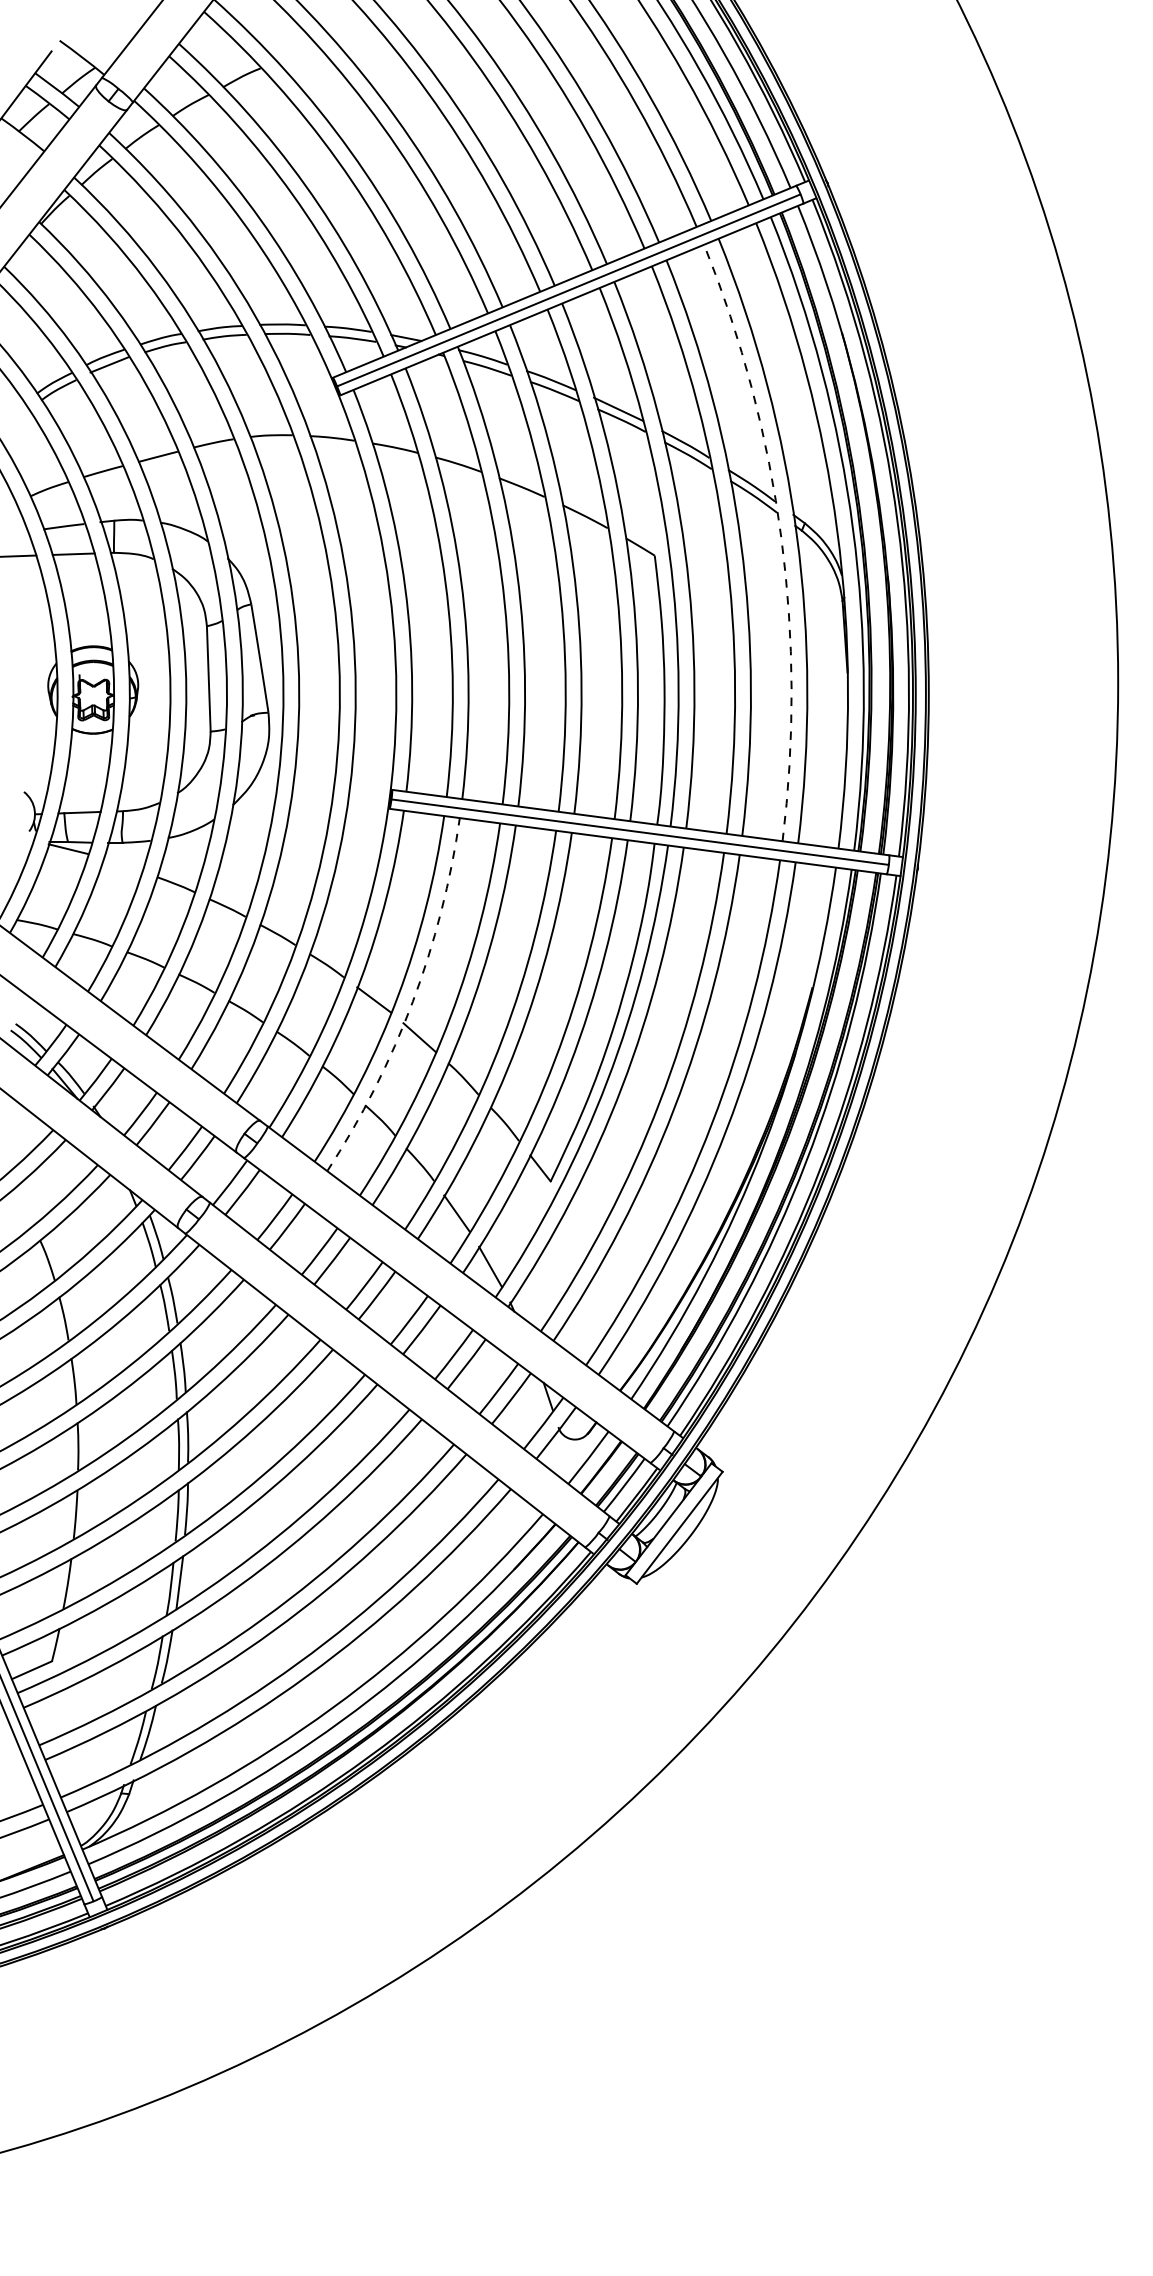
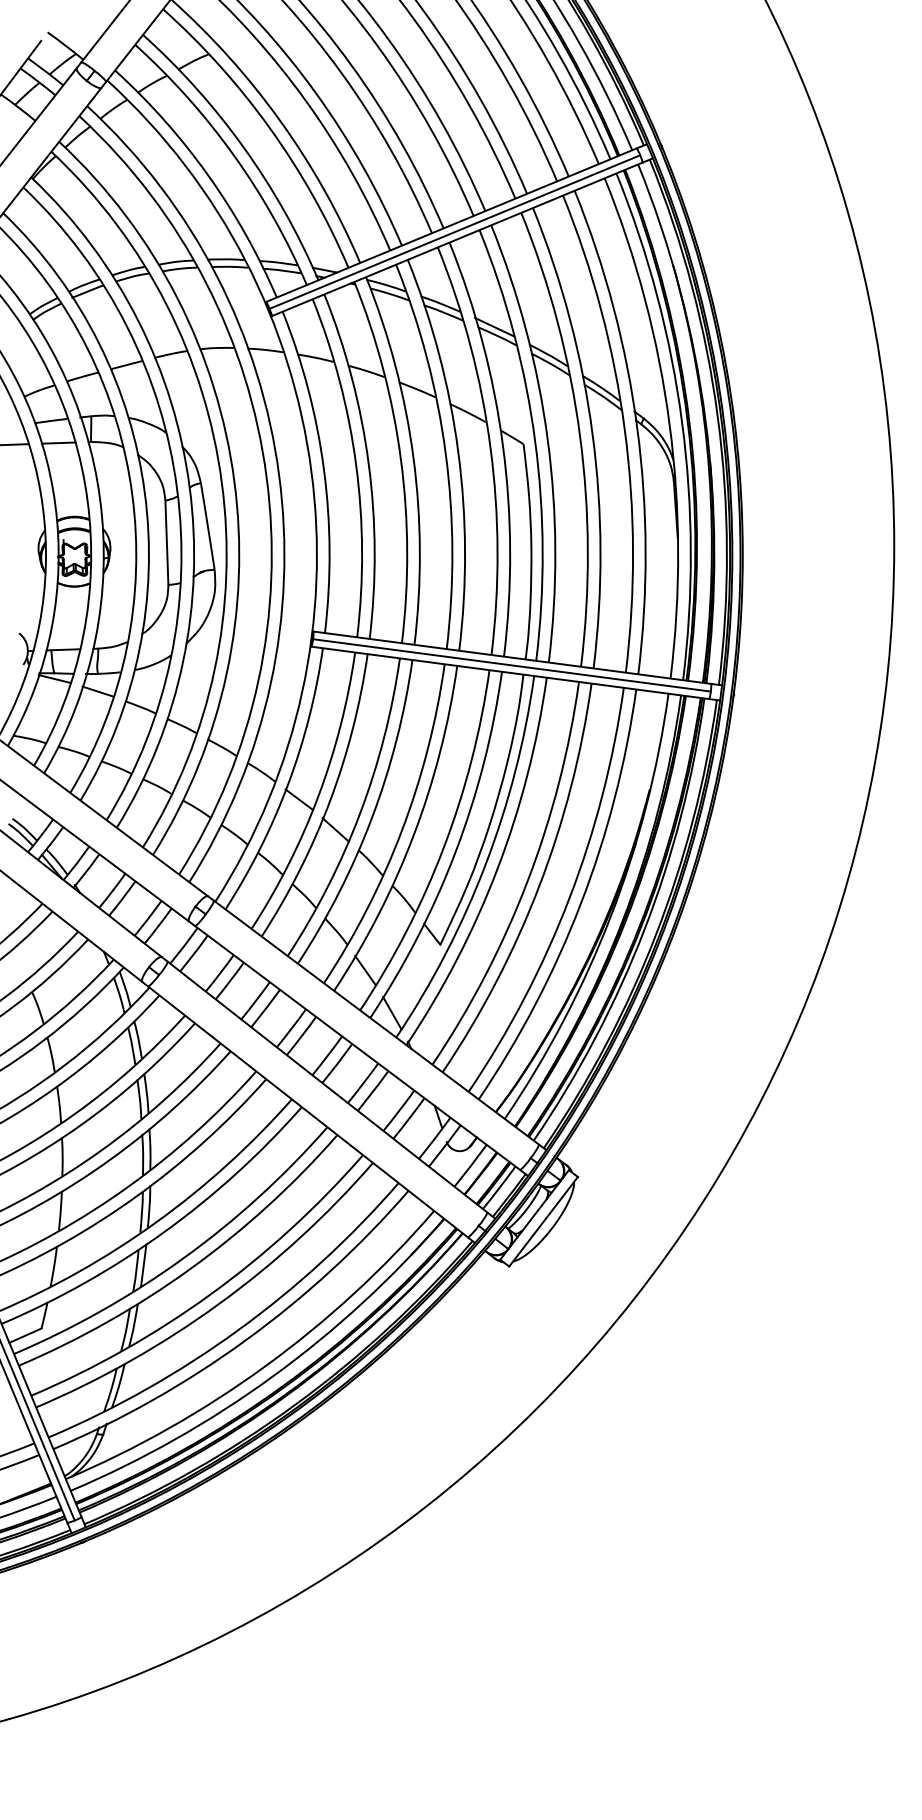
arc: (781, 537) -> (624, 429), dashed -> solid
line: (122, 864) -> (97, 691), added
arc: (412, 1001) -> (329, 800), dashed -> solid

